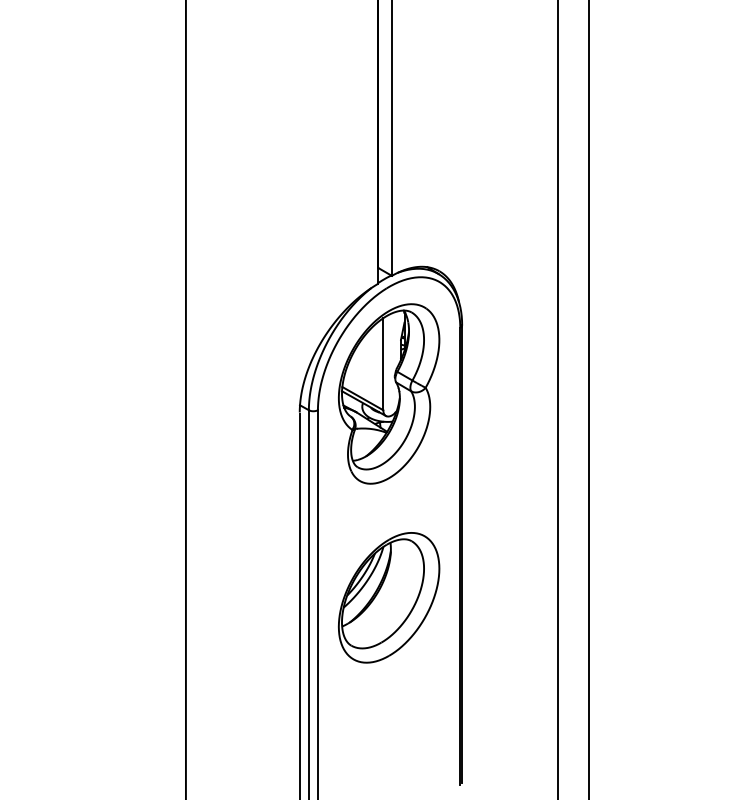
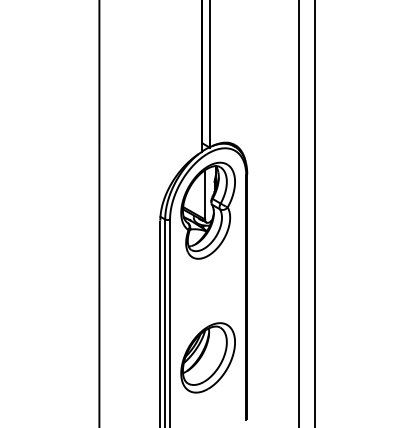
part: (387, 597) -> (207, 357), moved

